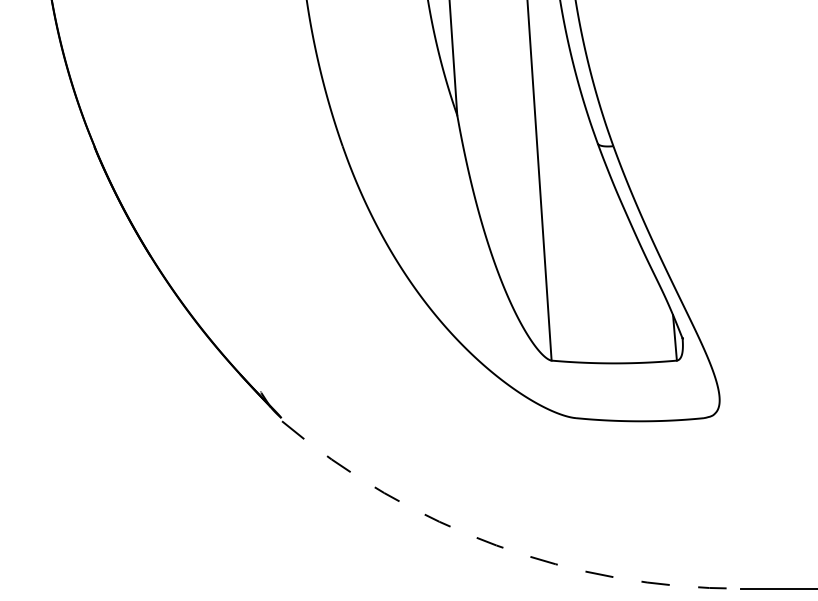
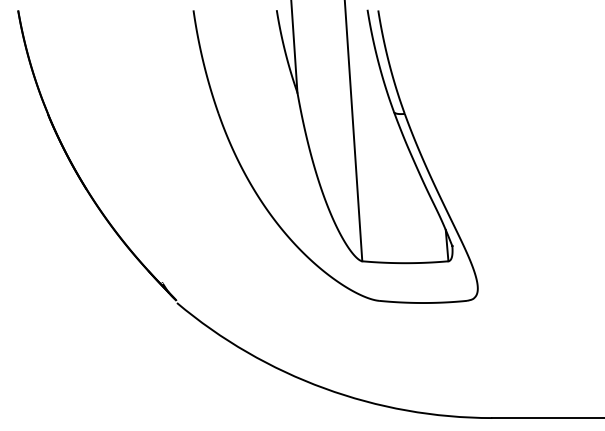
arc: (496, 545) -> (324, 388), dashed -> solid

